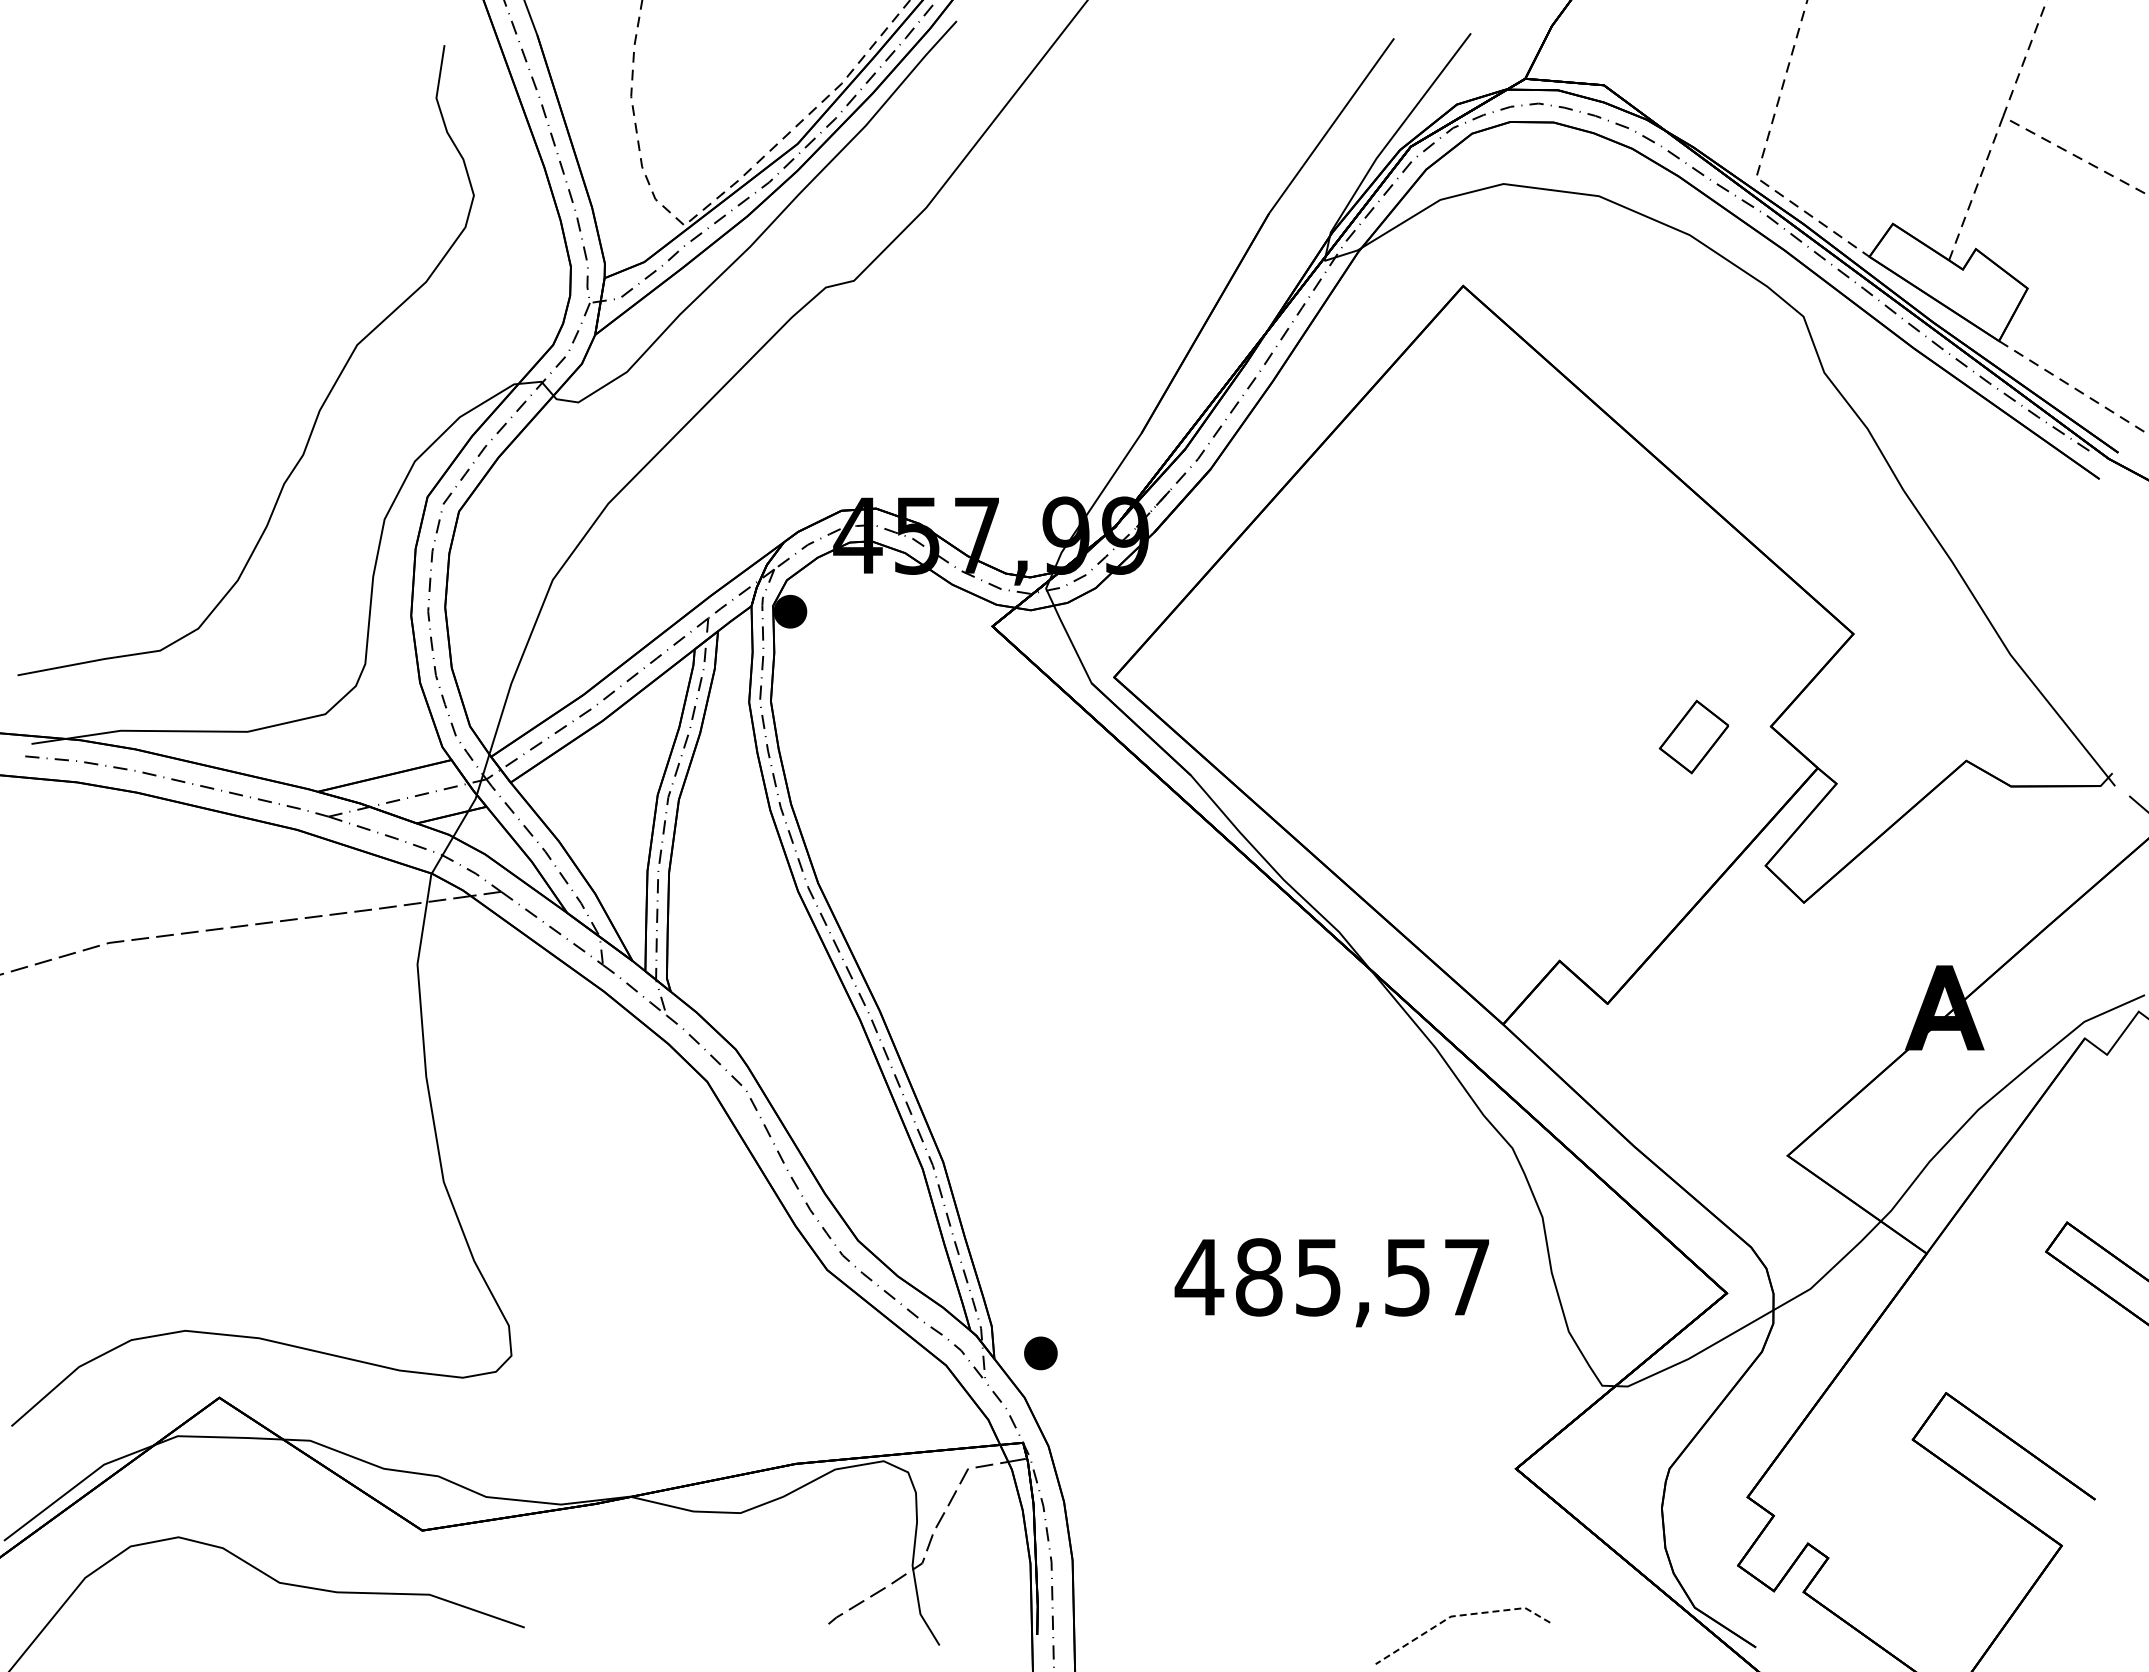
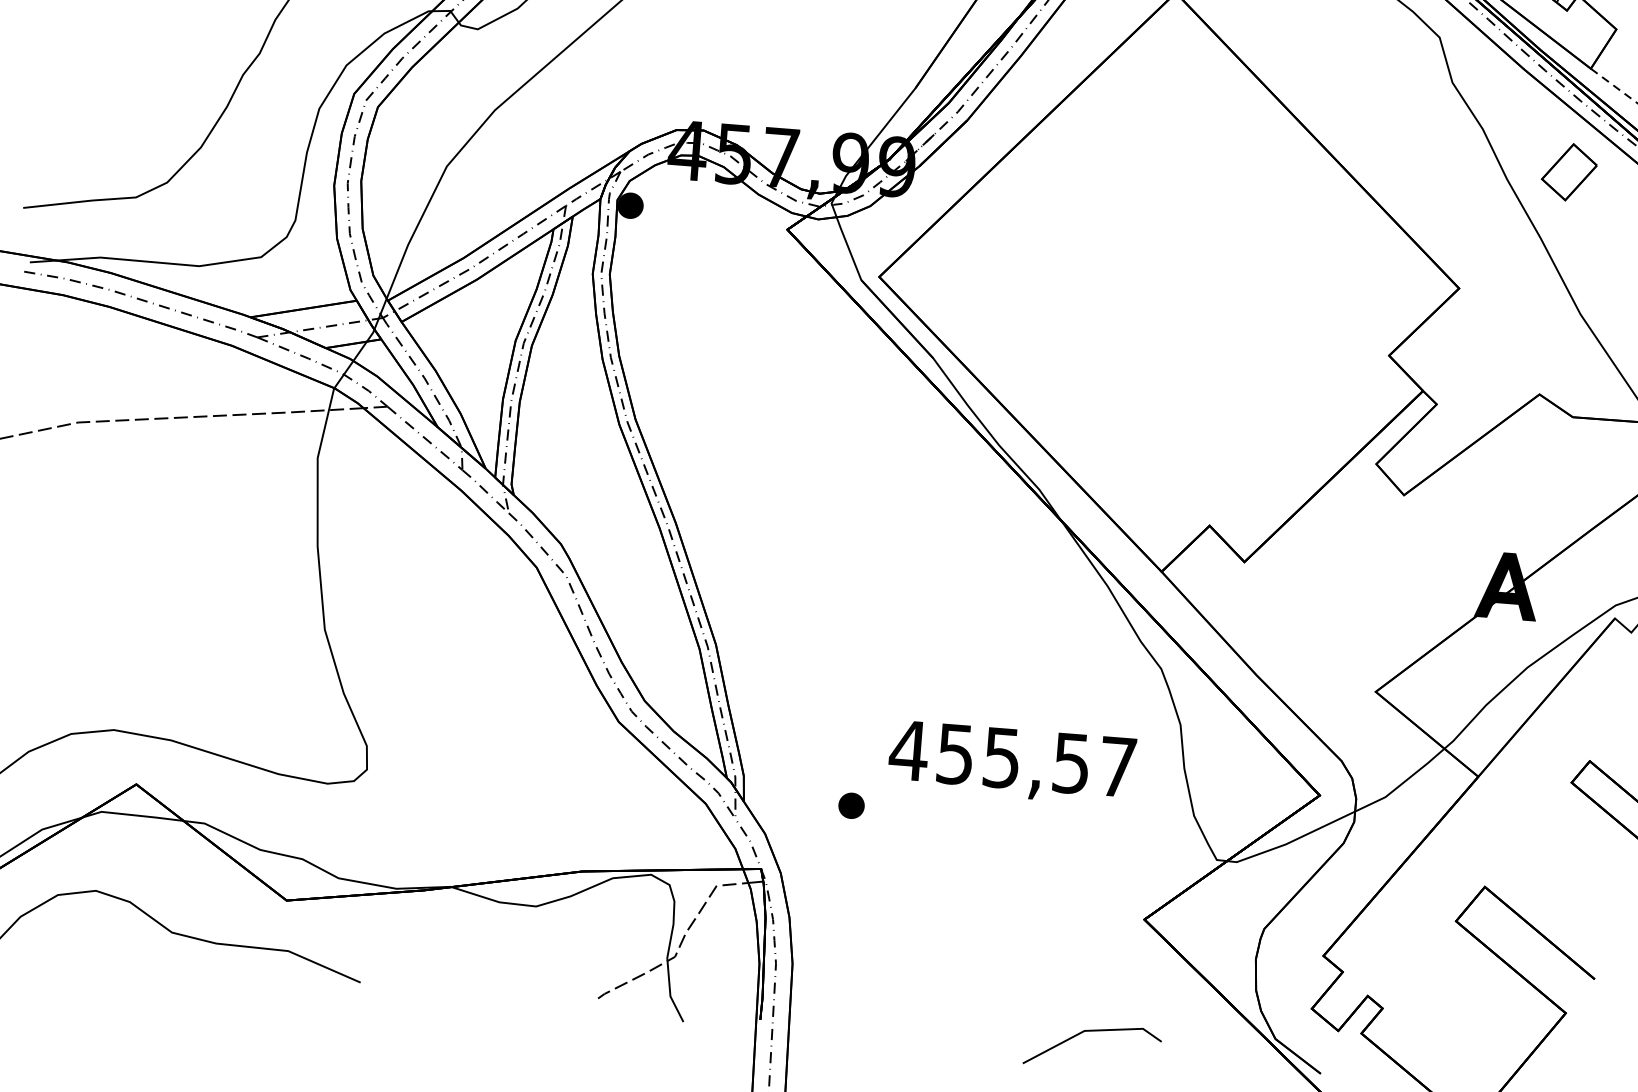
part: (1693, 736) -> (1568, 171), moved
text: (1259, 1277) -> (955, 754), 485,57 -> 455,57
part: (1040, 1353) -> (851, 805), moved
line: (1457, 1615) -> (1089, 1030), dashed -> solid

